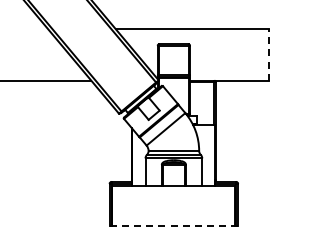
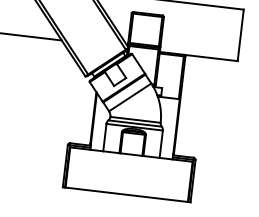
line: (268, 54) -> (240, 35), dashed -> solid
line: (174, 226) -> (127, 194), dashed -> solid

